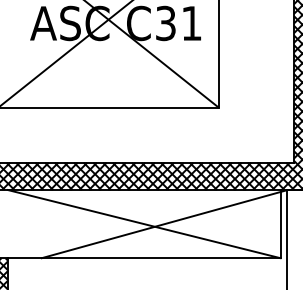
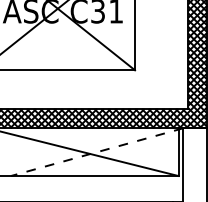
line: (164, 224) -> (97, 152), solid -> dashed

